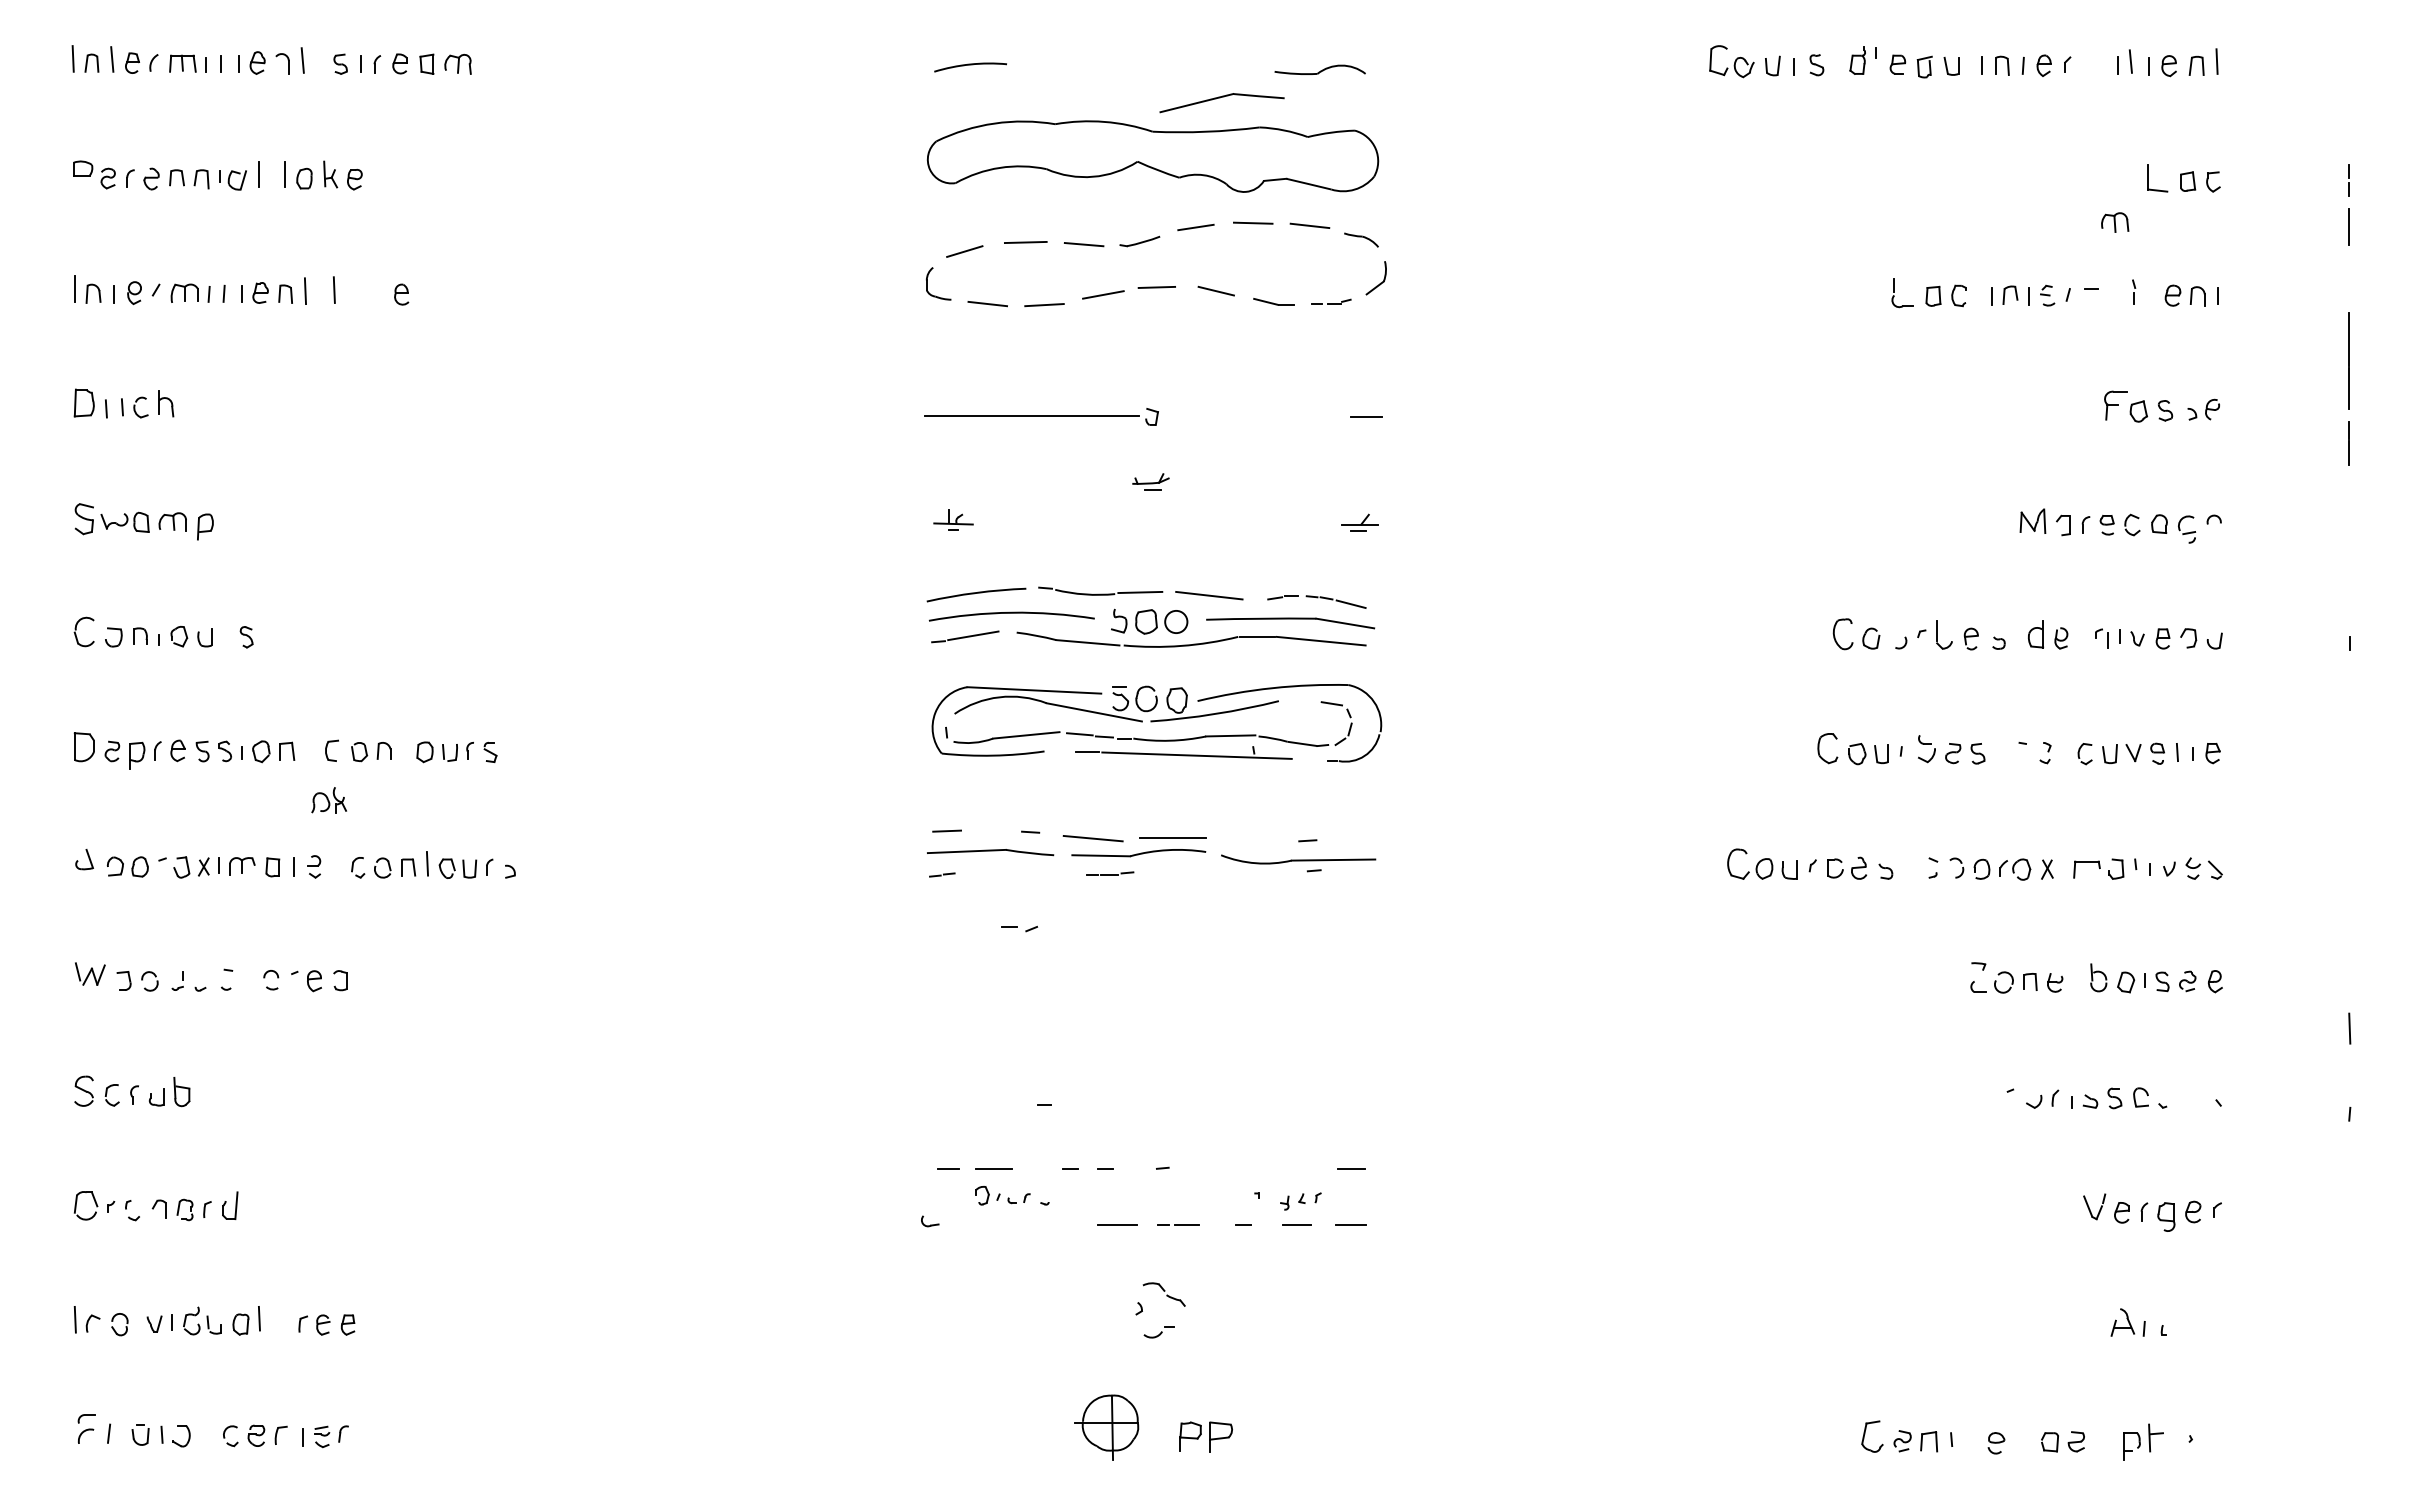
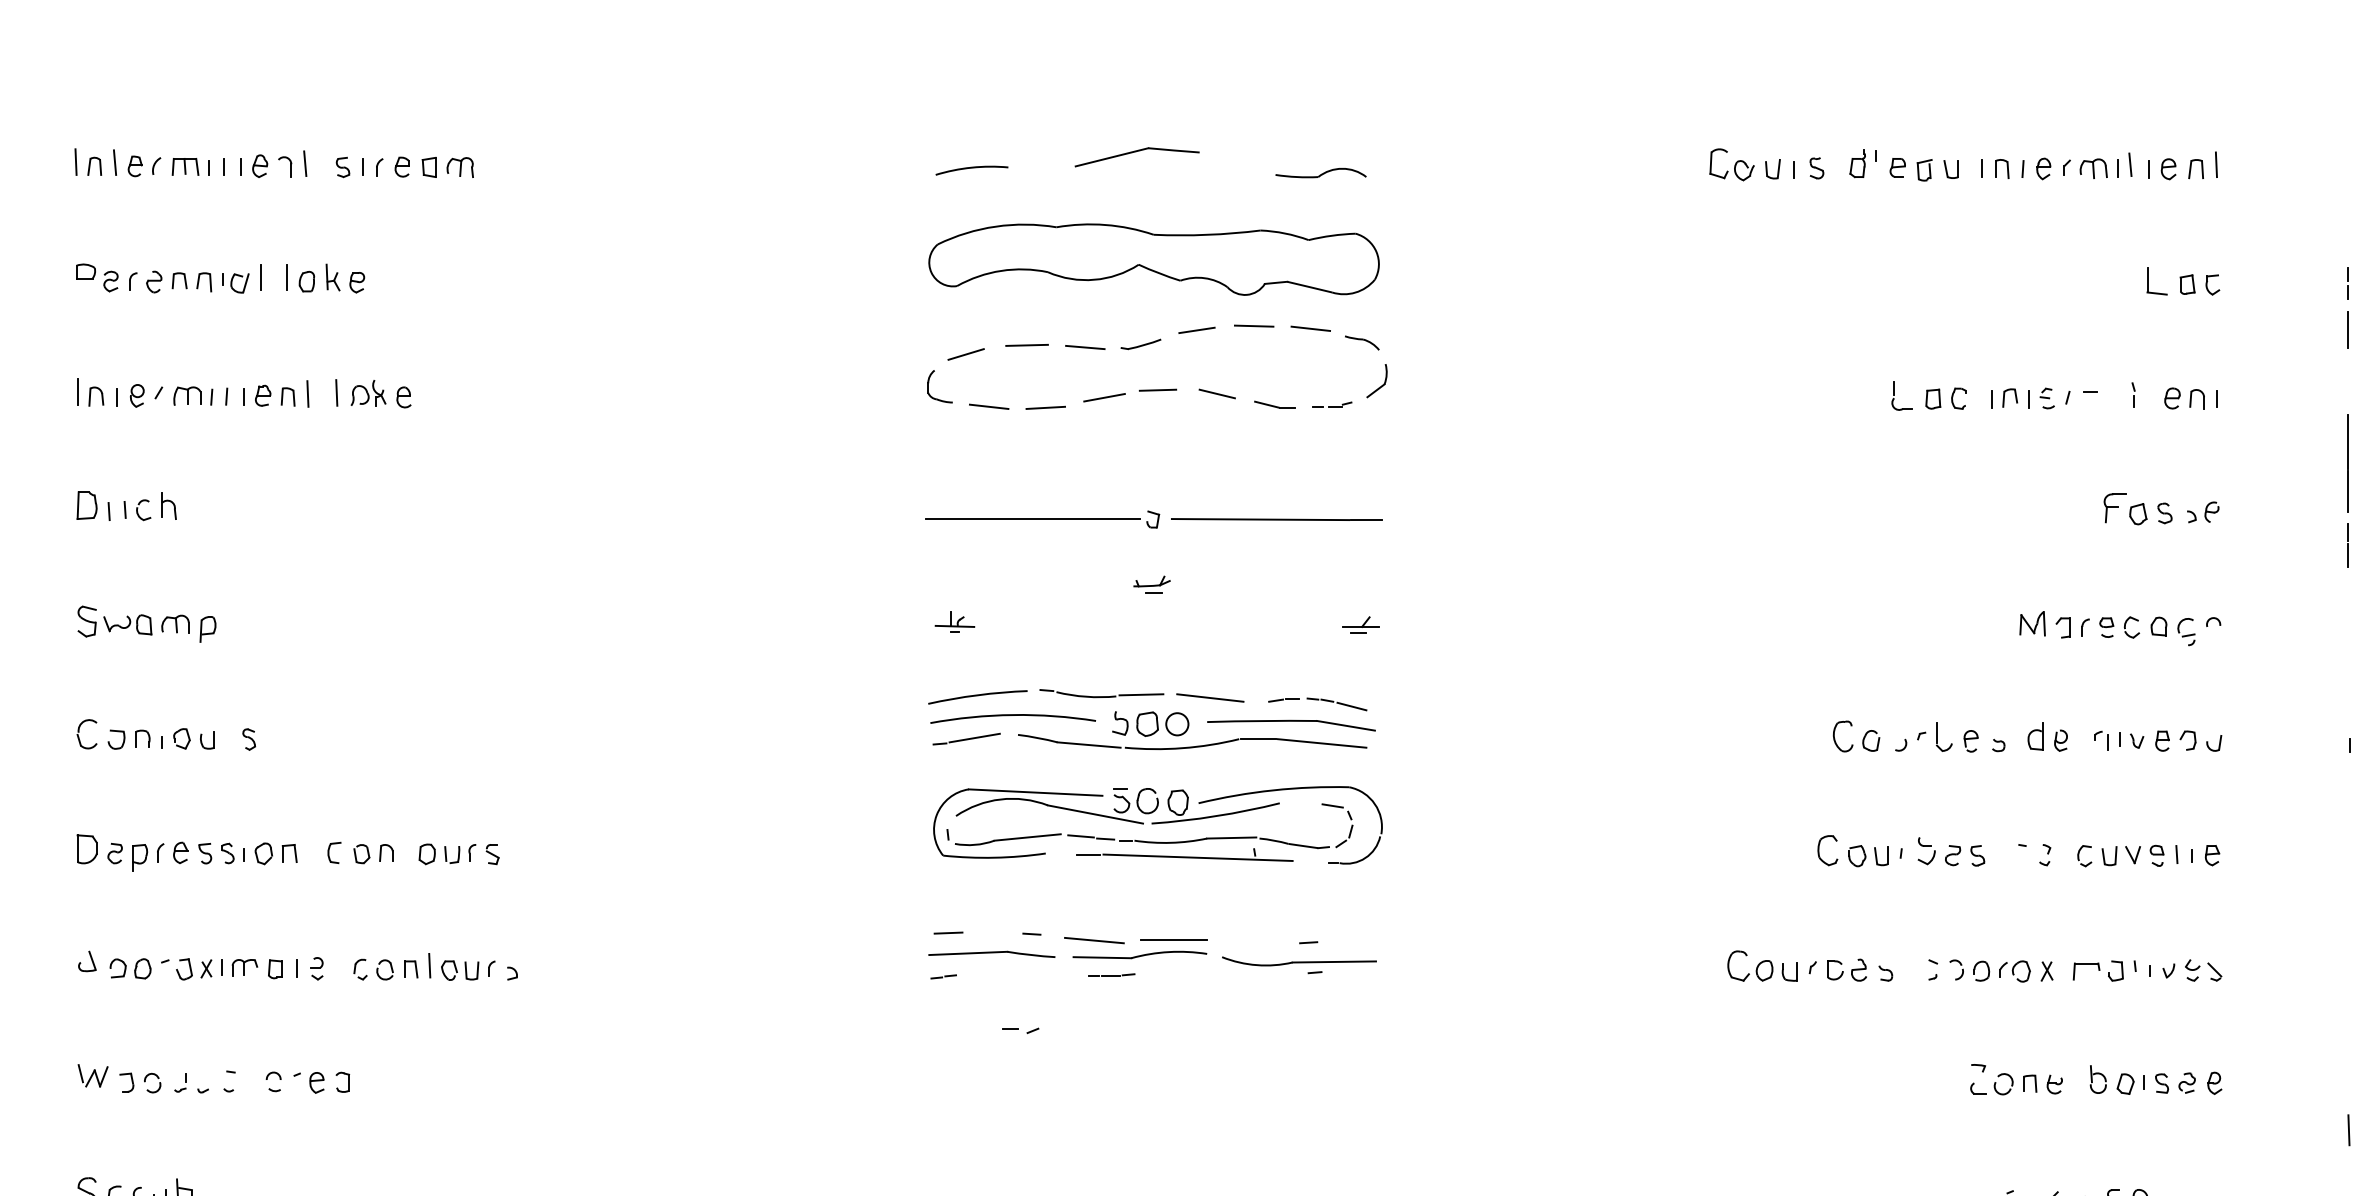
part: (1221, 103) -> (1136, 157), moved
part: (2115, 222) -> (2094, 168), moved
line: (1259, 416) -> (1260, 519), added
part: (328, 800) -> (367, 393), moved

